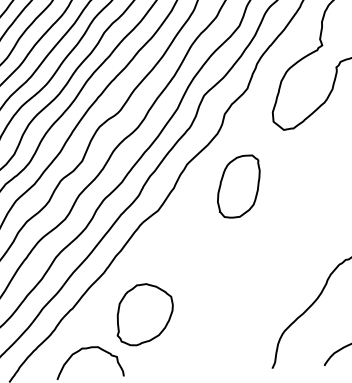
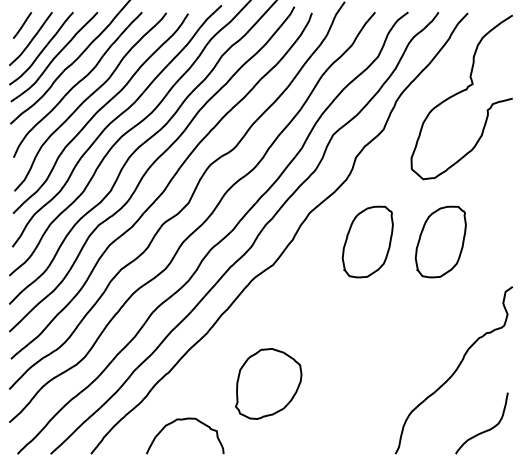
part: (301, 182) -> (440, 241), added
part: (144, 314) -> (268, 383), moved

